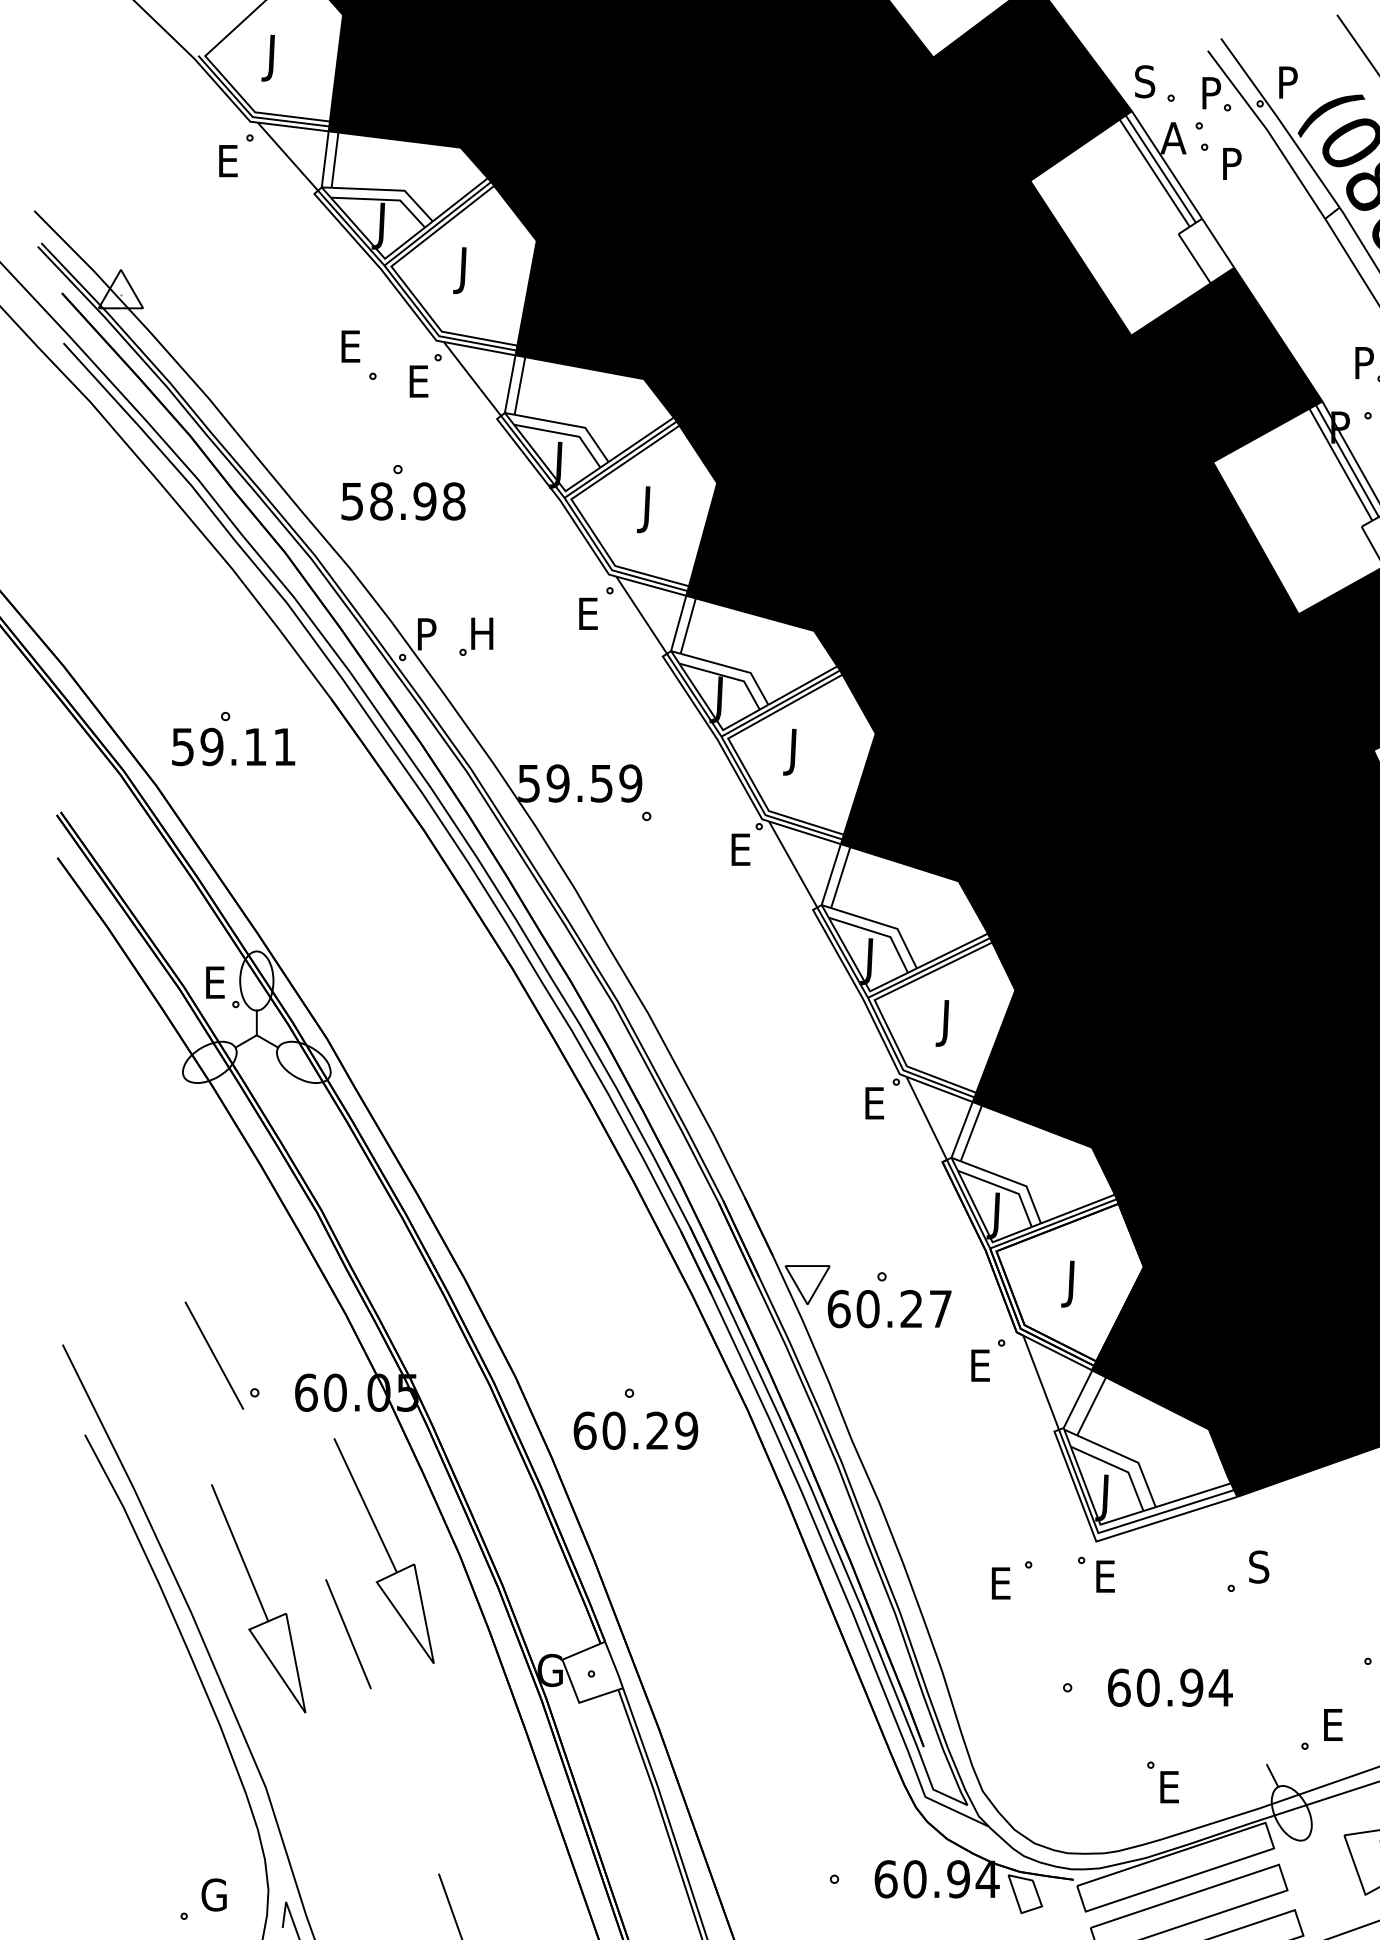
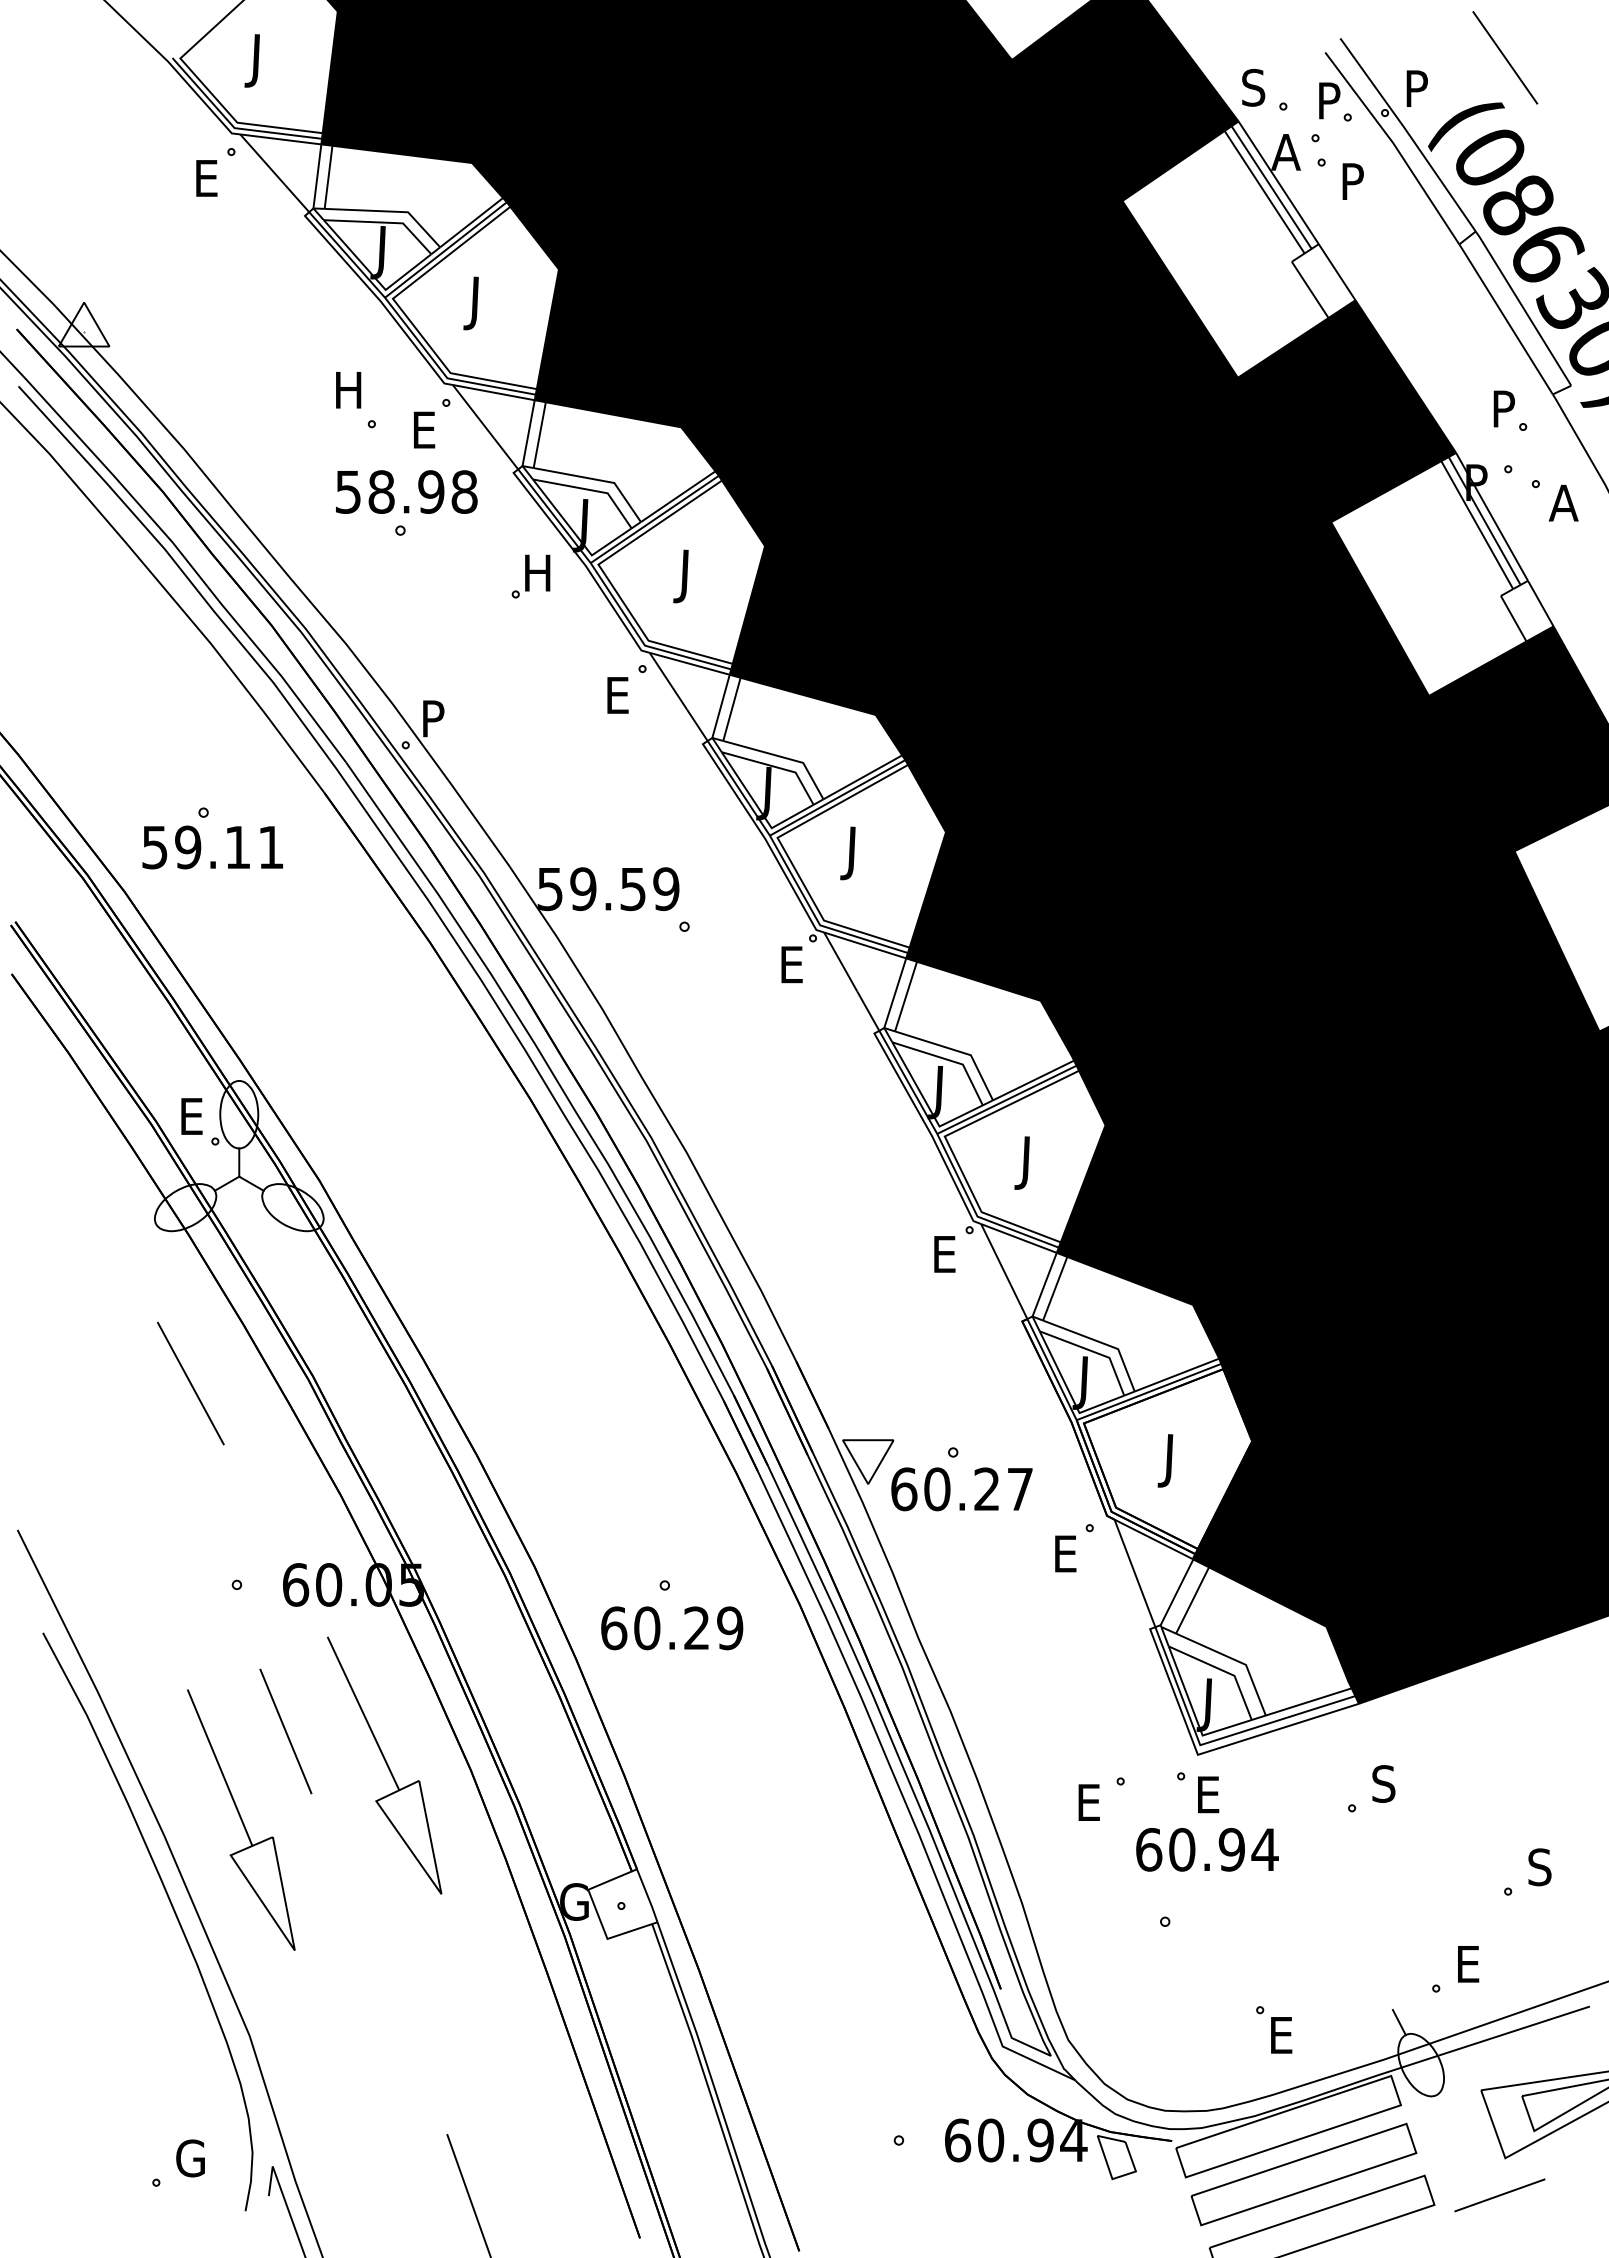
text: (354, 346) -> (350, 390), E -> H
text: (403, 500) -> (406, 491), moved
part: (475, 636) -> (530, 576), moved
line: (214, 1355) -> (190, 1383), moved
line: (348, 1634) -> (285, 1731), moved
text: (1170, 1687) -> (1207, 1849), moved

